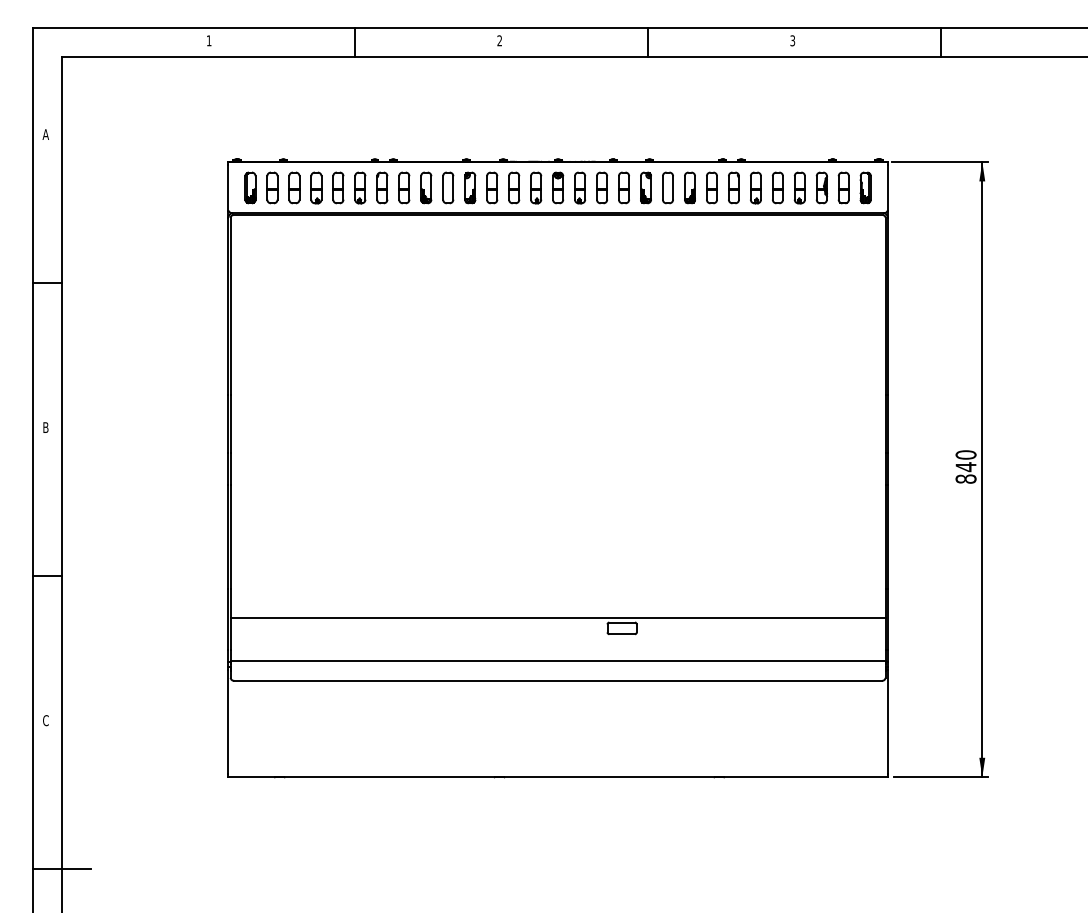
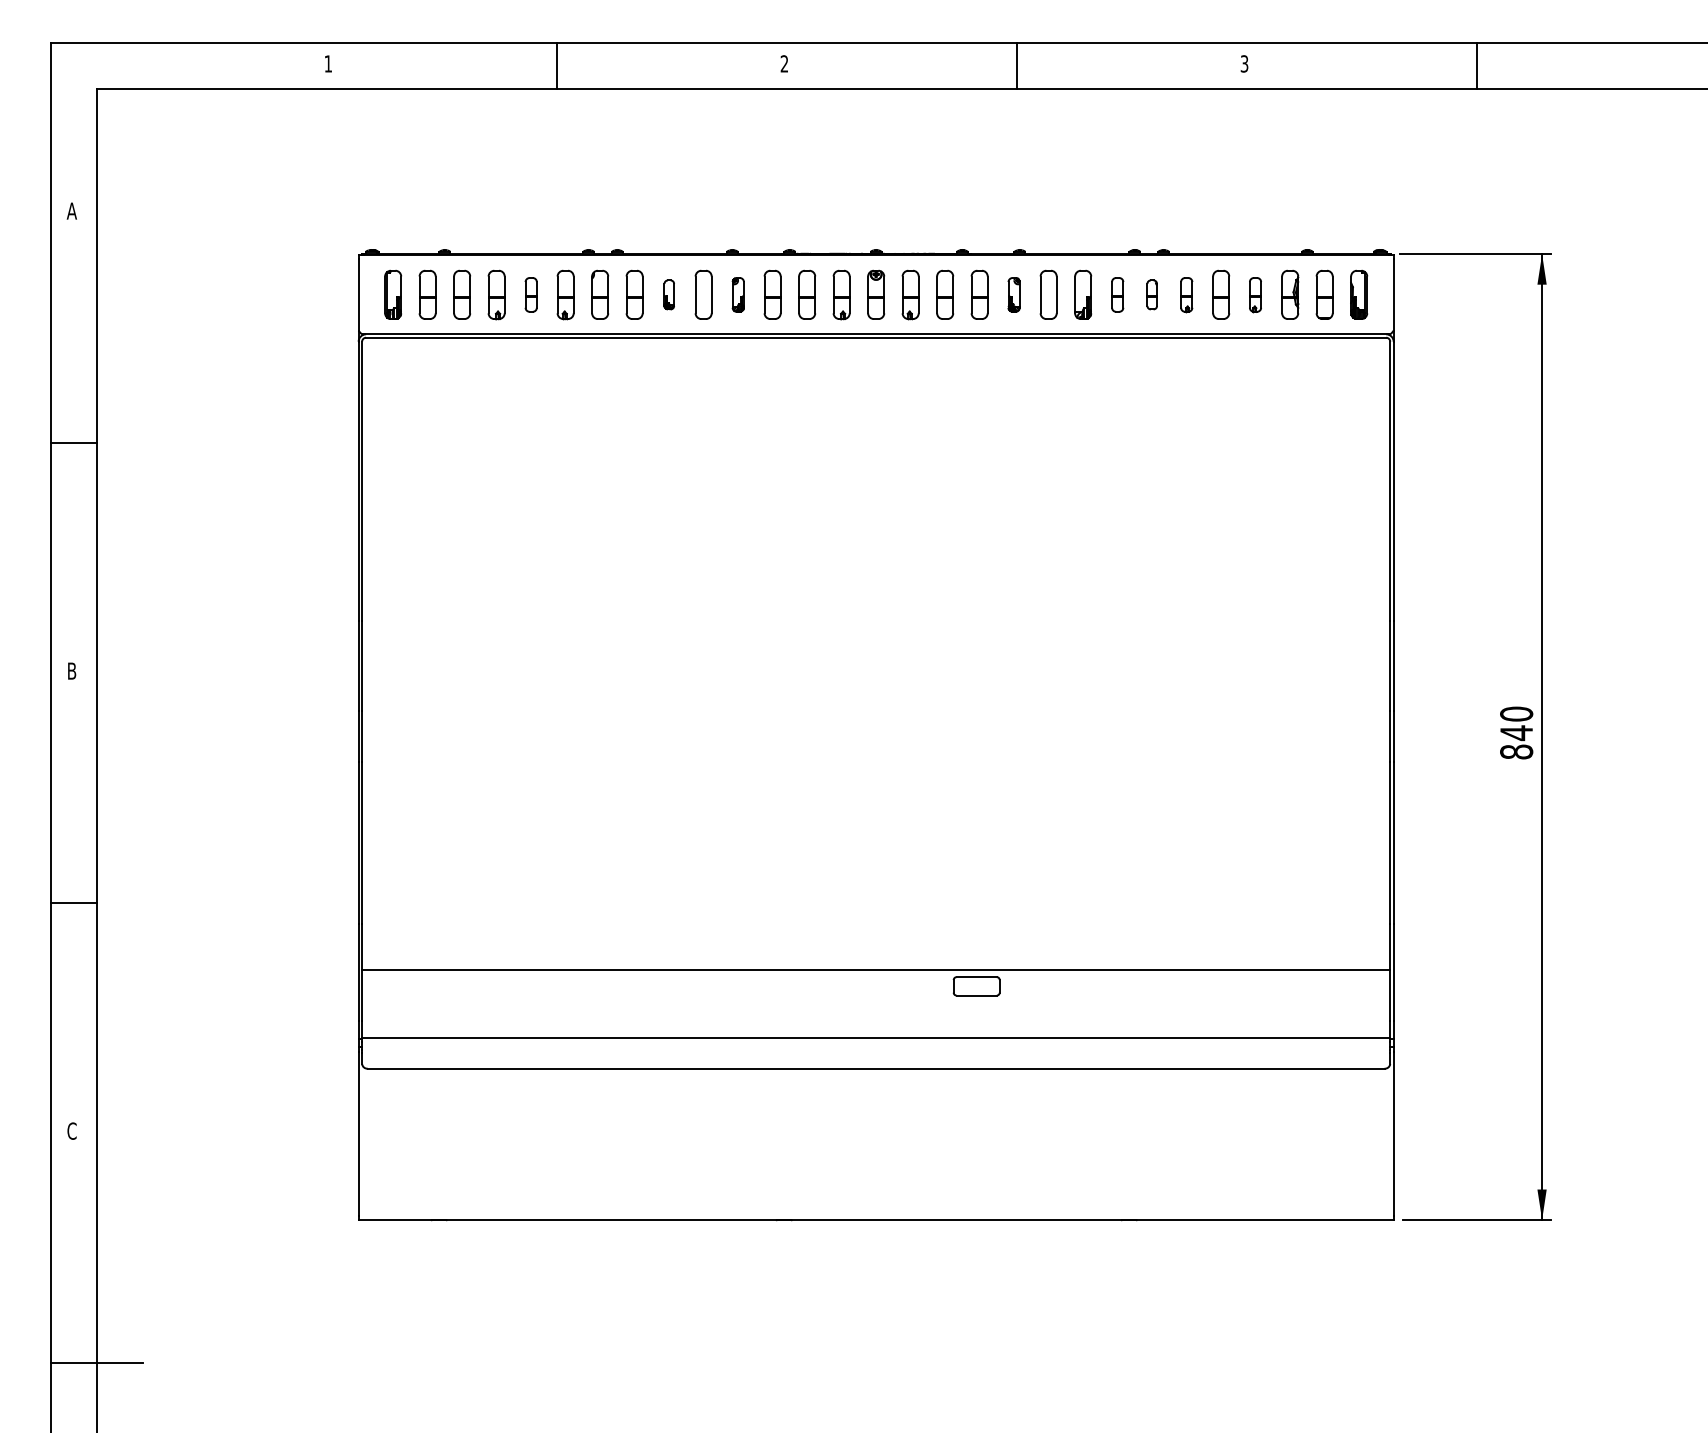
part: (338, 187) -> (531, 294), size x0.7
part: (426, 187) -> (669, 294), size x0.6
part: (470, 187) -> (738, 294), size x0.7
part: (645, 187) -> (1013, 294), size x0.7
part: (711, 187) -> (1116, 294), size x0.7
part: (733, 187) -> (1151, 294), size x0.6
part: (755, 187) -> (1186, 294), size x0.7
part: (799, 187) -> (1255, 294), size x0.7

